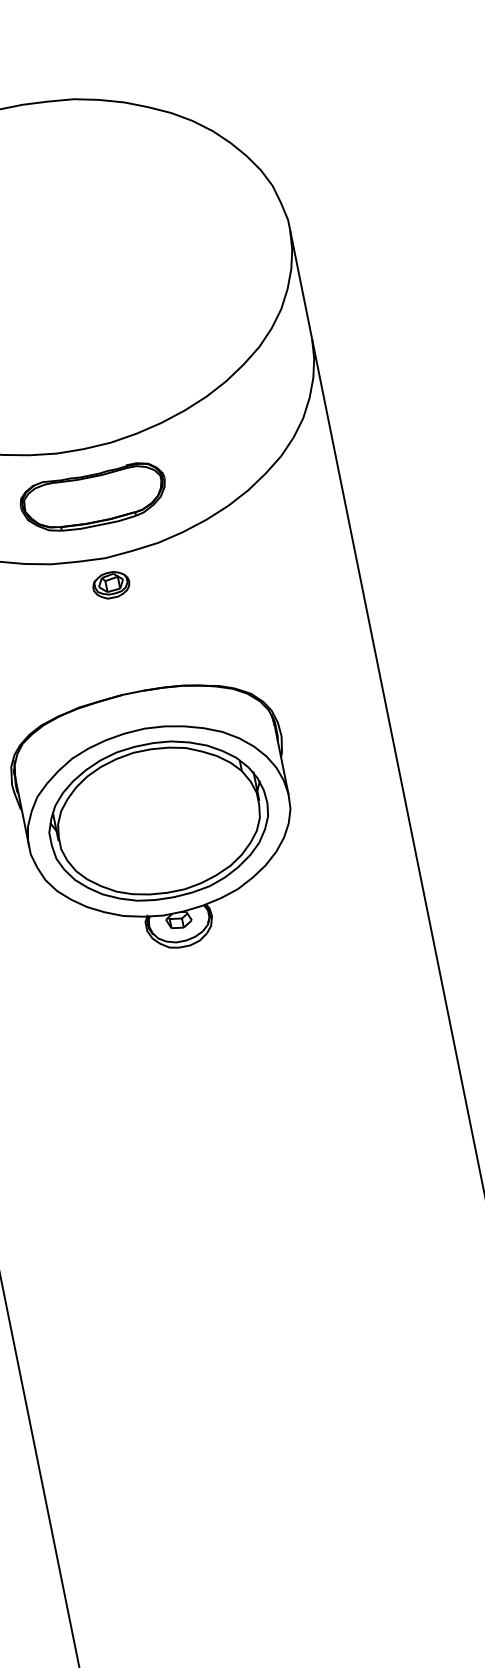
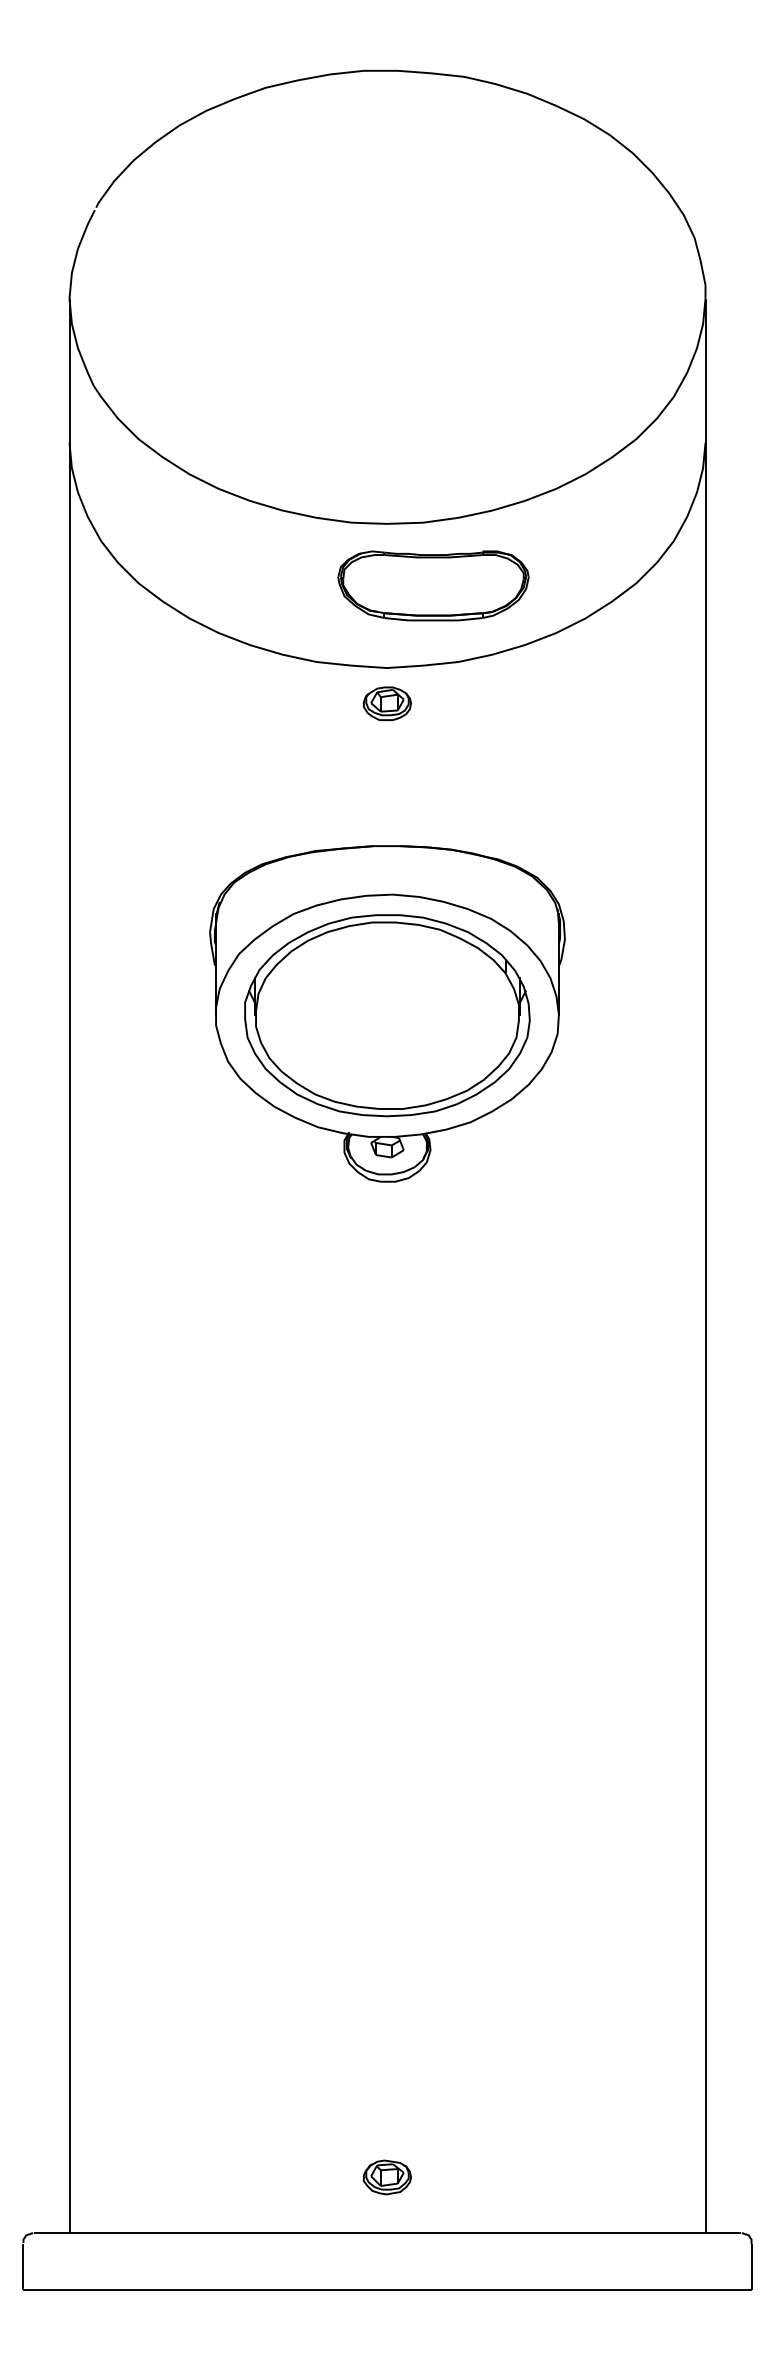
part: (94, 498) -> (433, 585), moved

